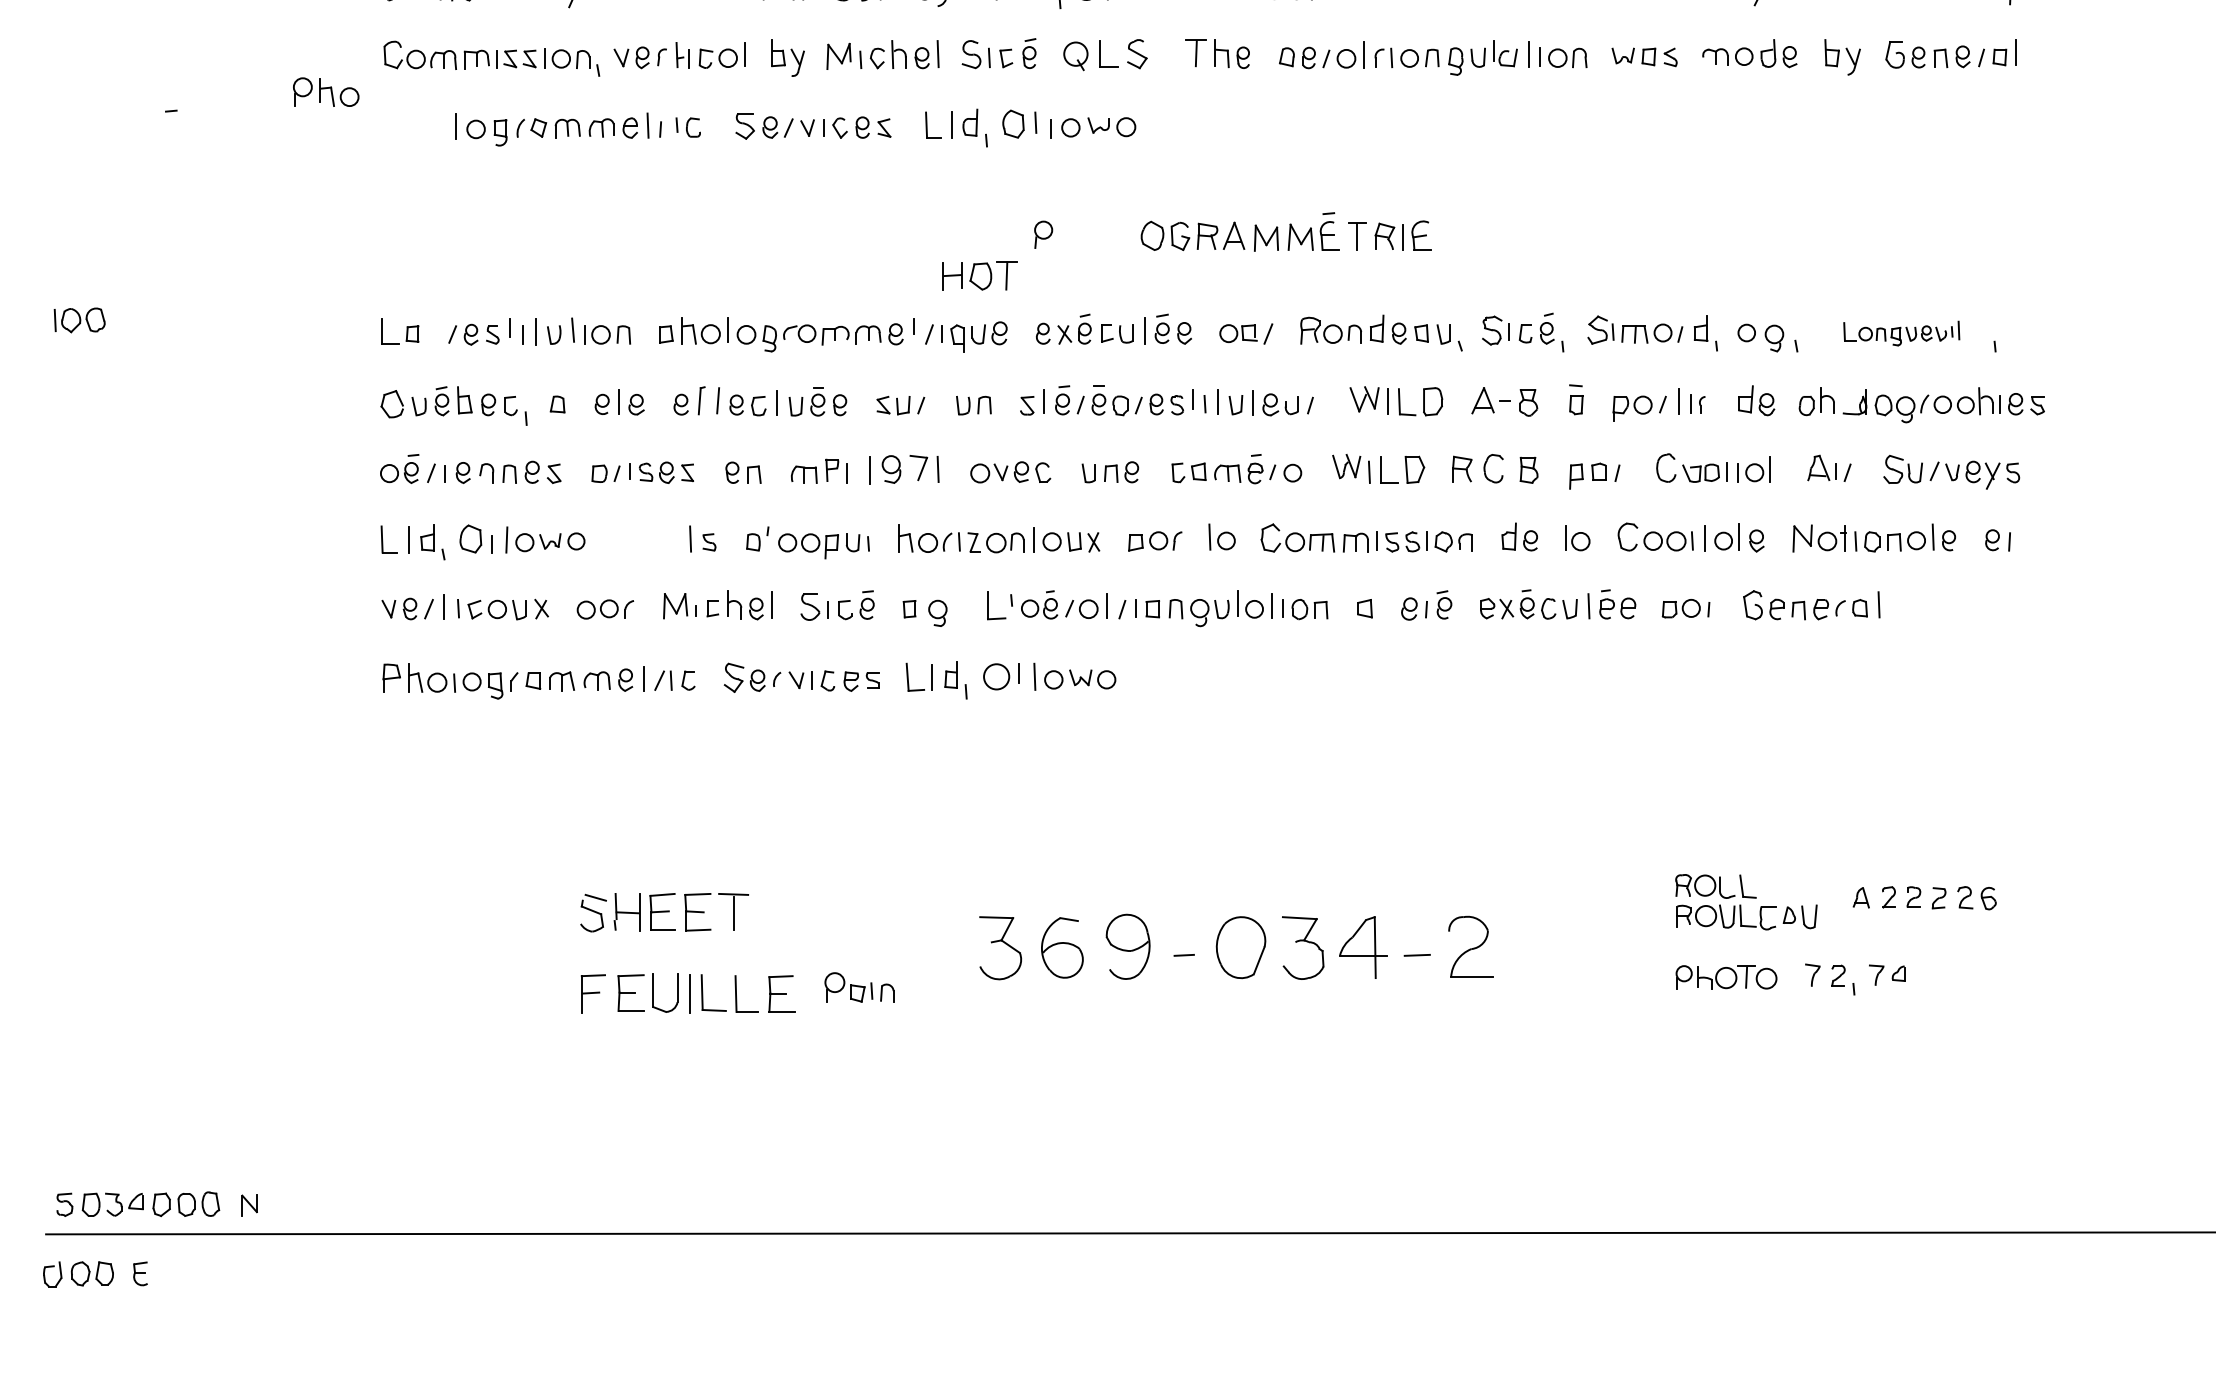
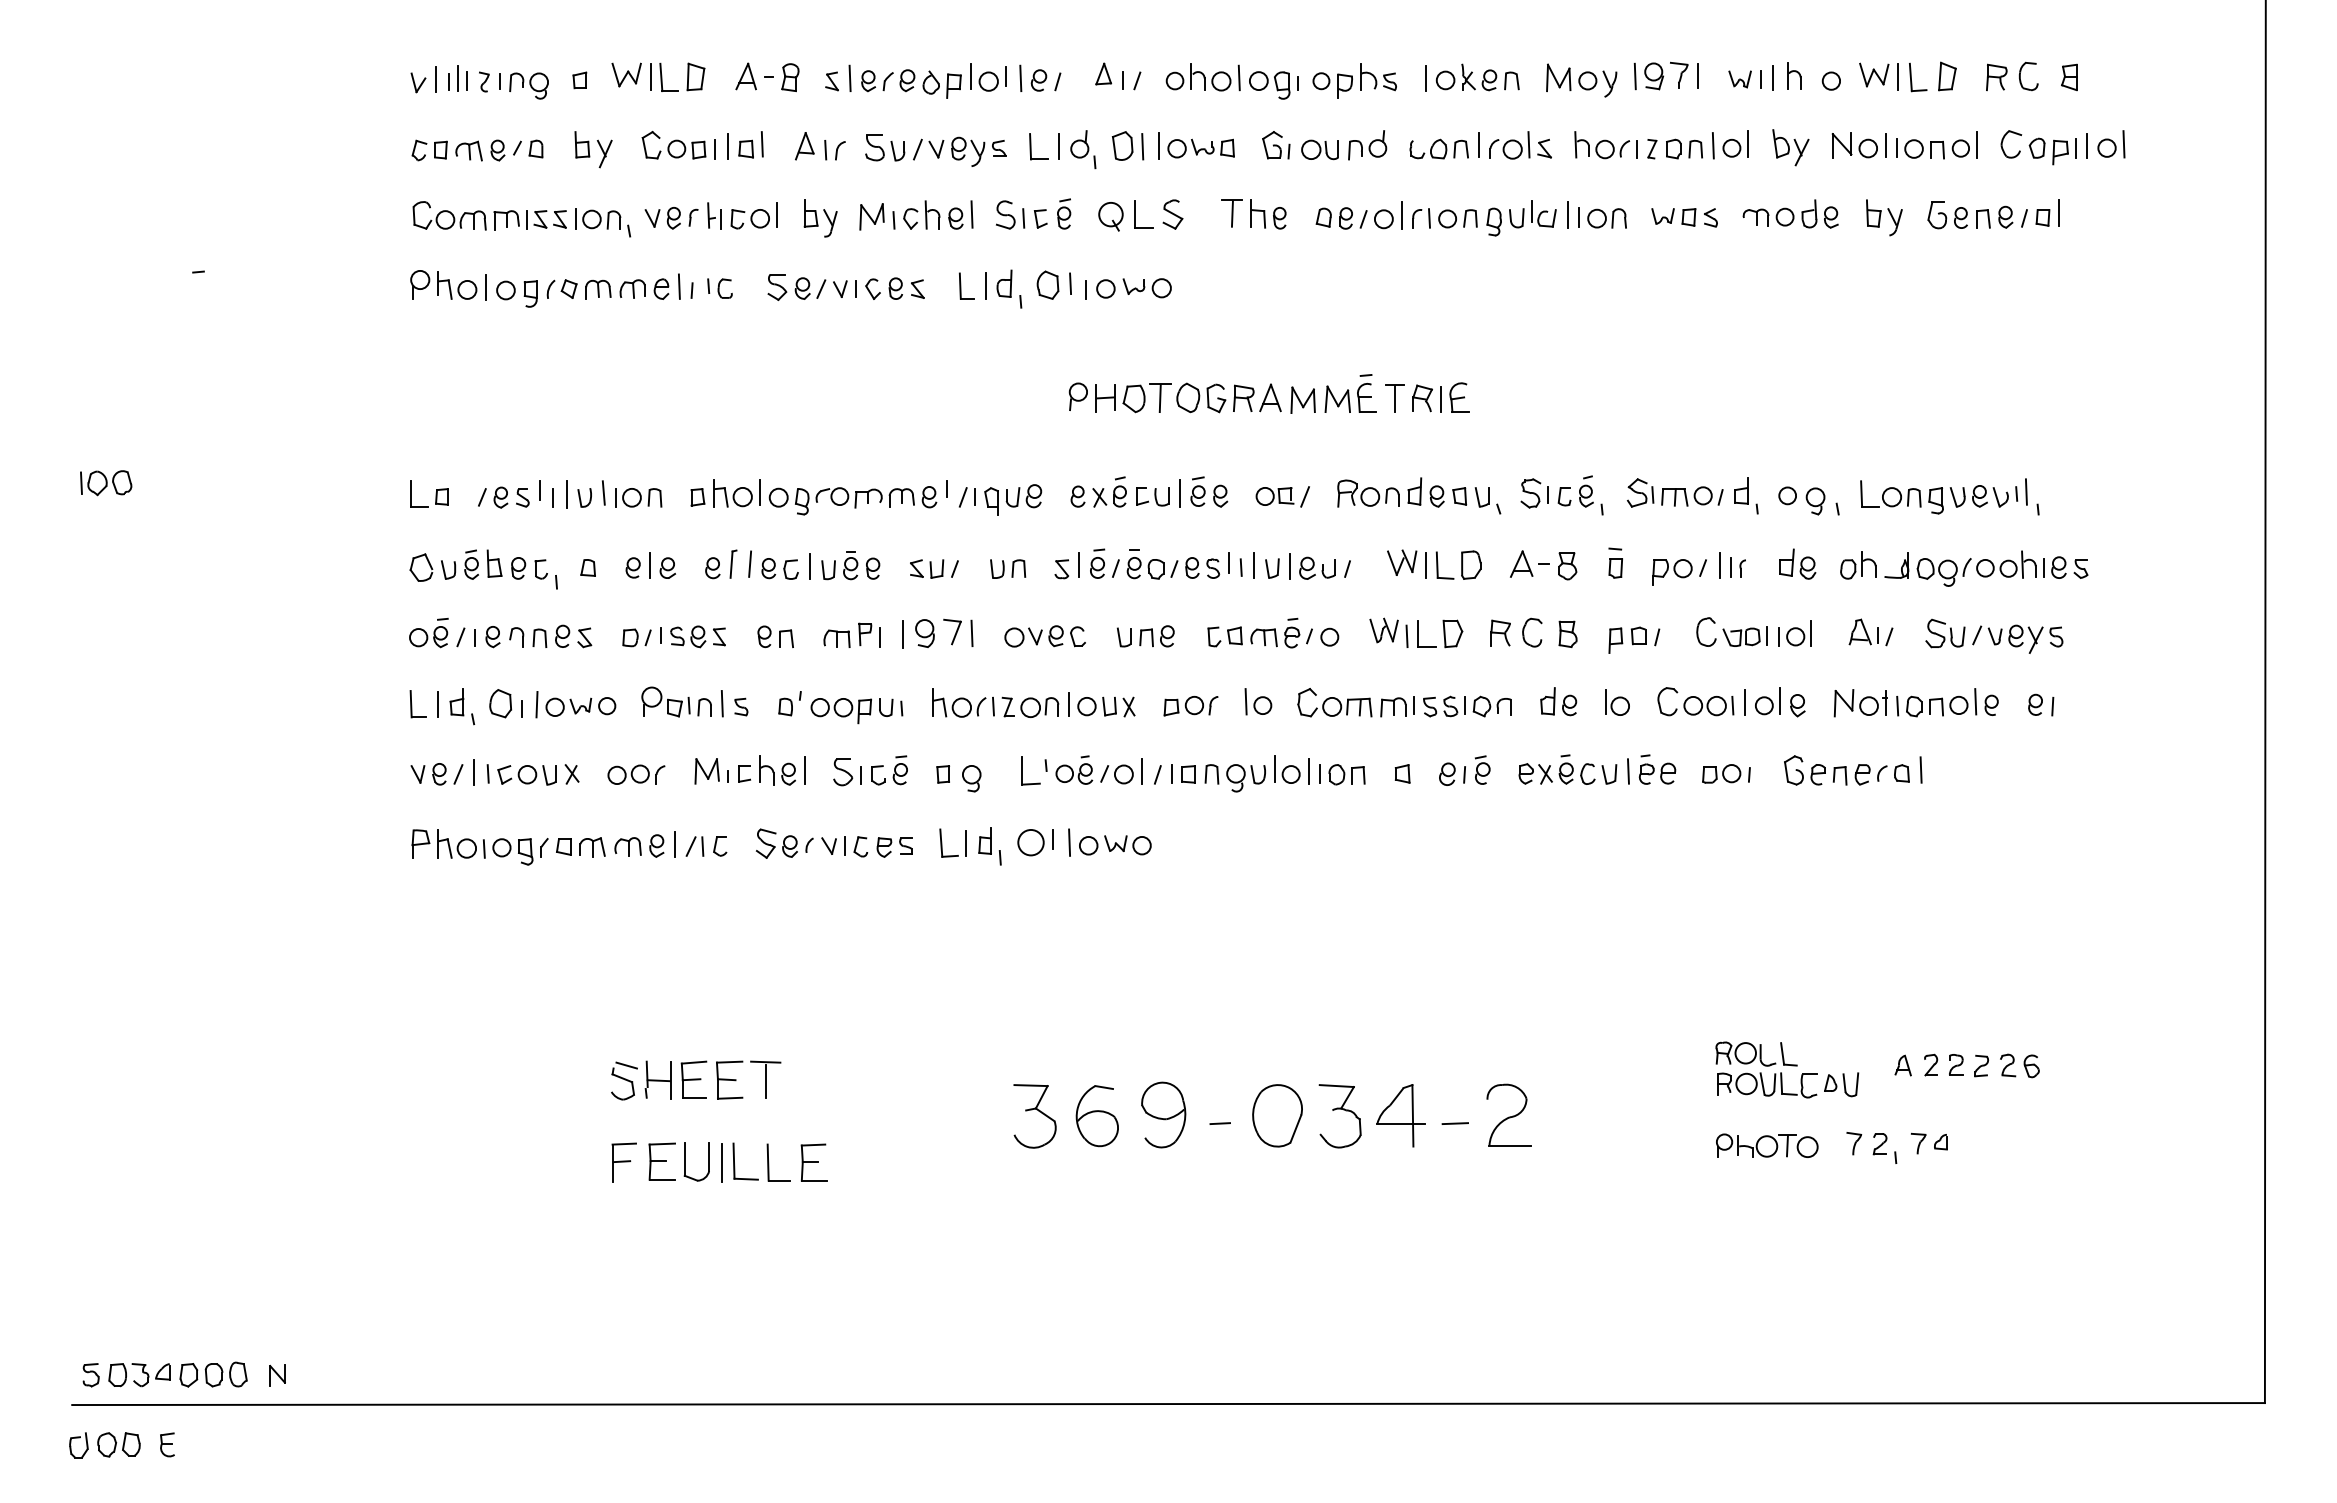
part: (325, 91) -> (443, 284), moved
part: (980, 276) -> (1133, 398), moved
part: (1901, 333) -> (1943, 496), size x1.43
part: (859, 986) -> (676, 701), moved

